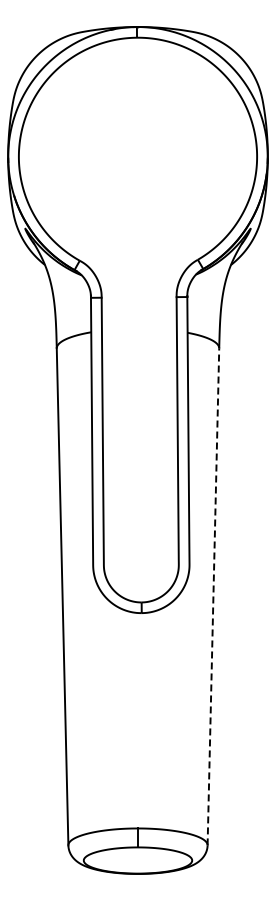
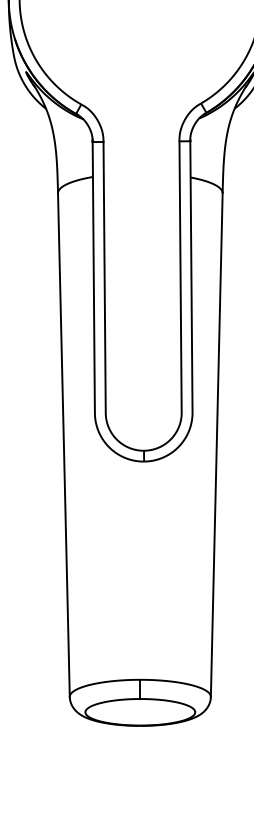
line: (213, 596) -> (216, 444), dashed -> solid

